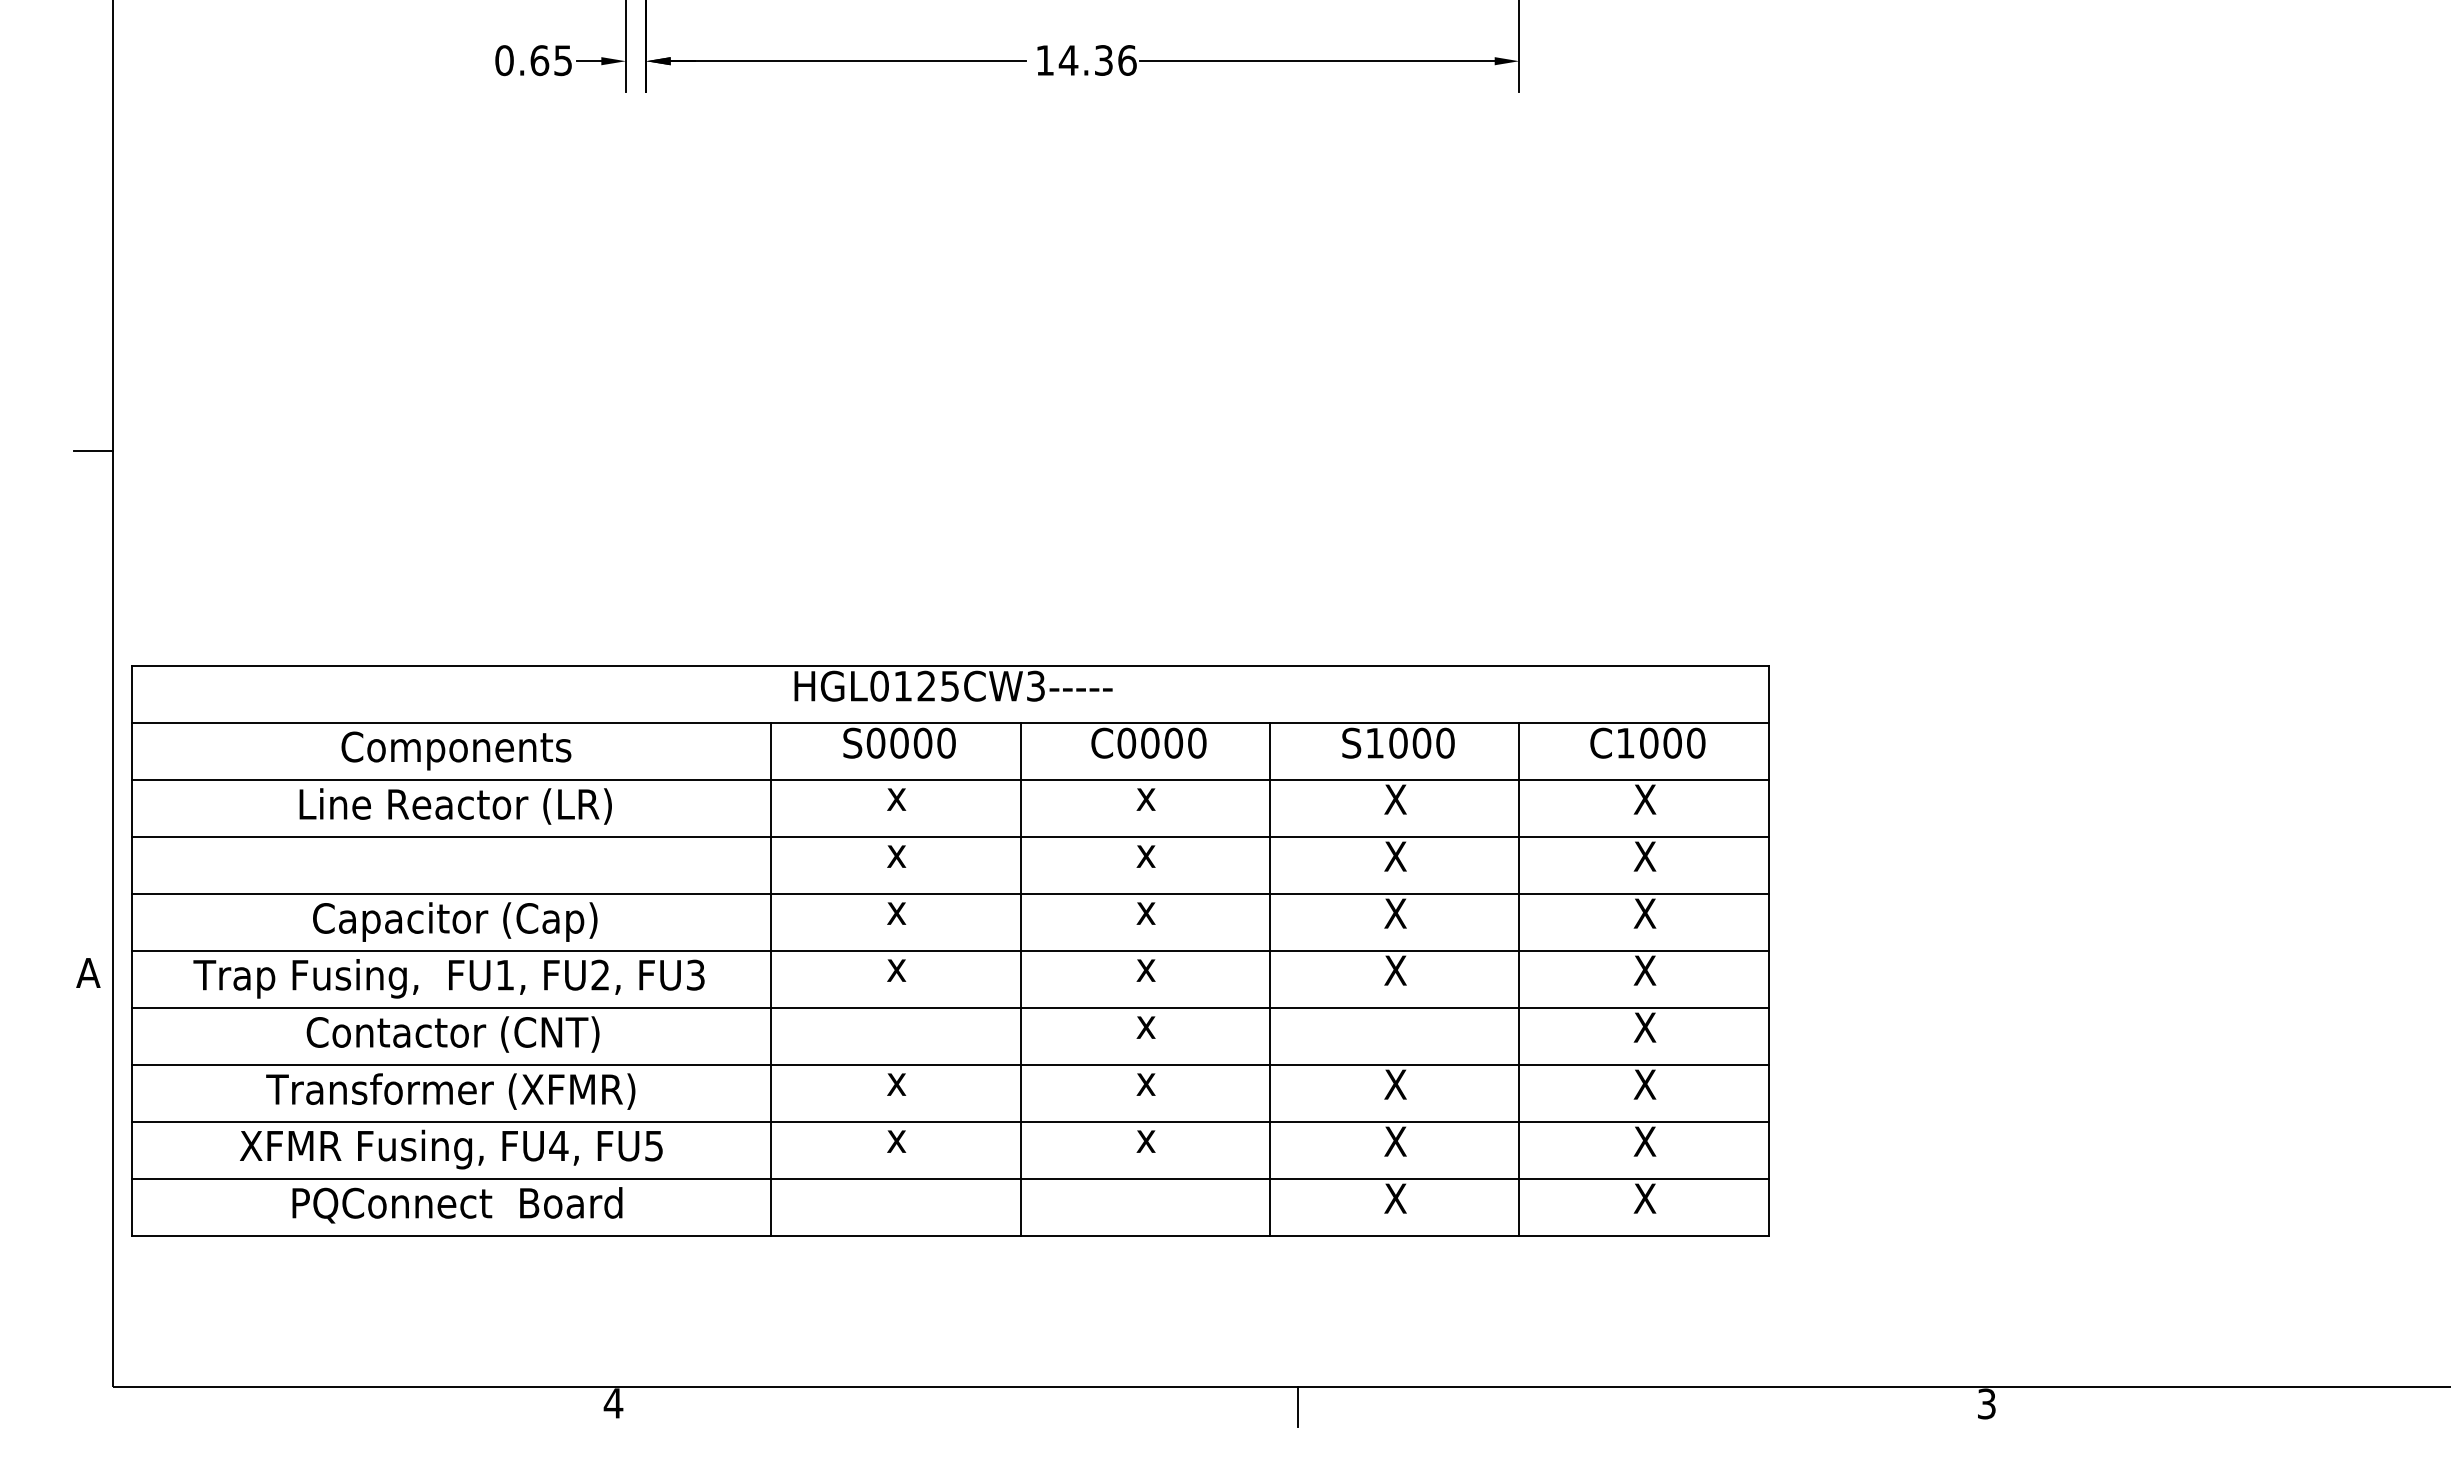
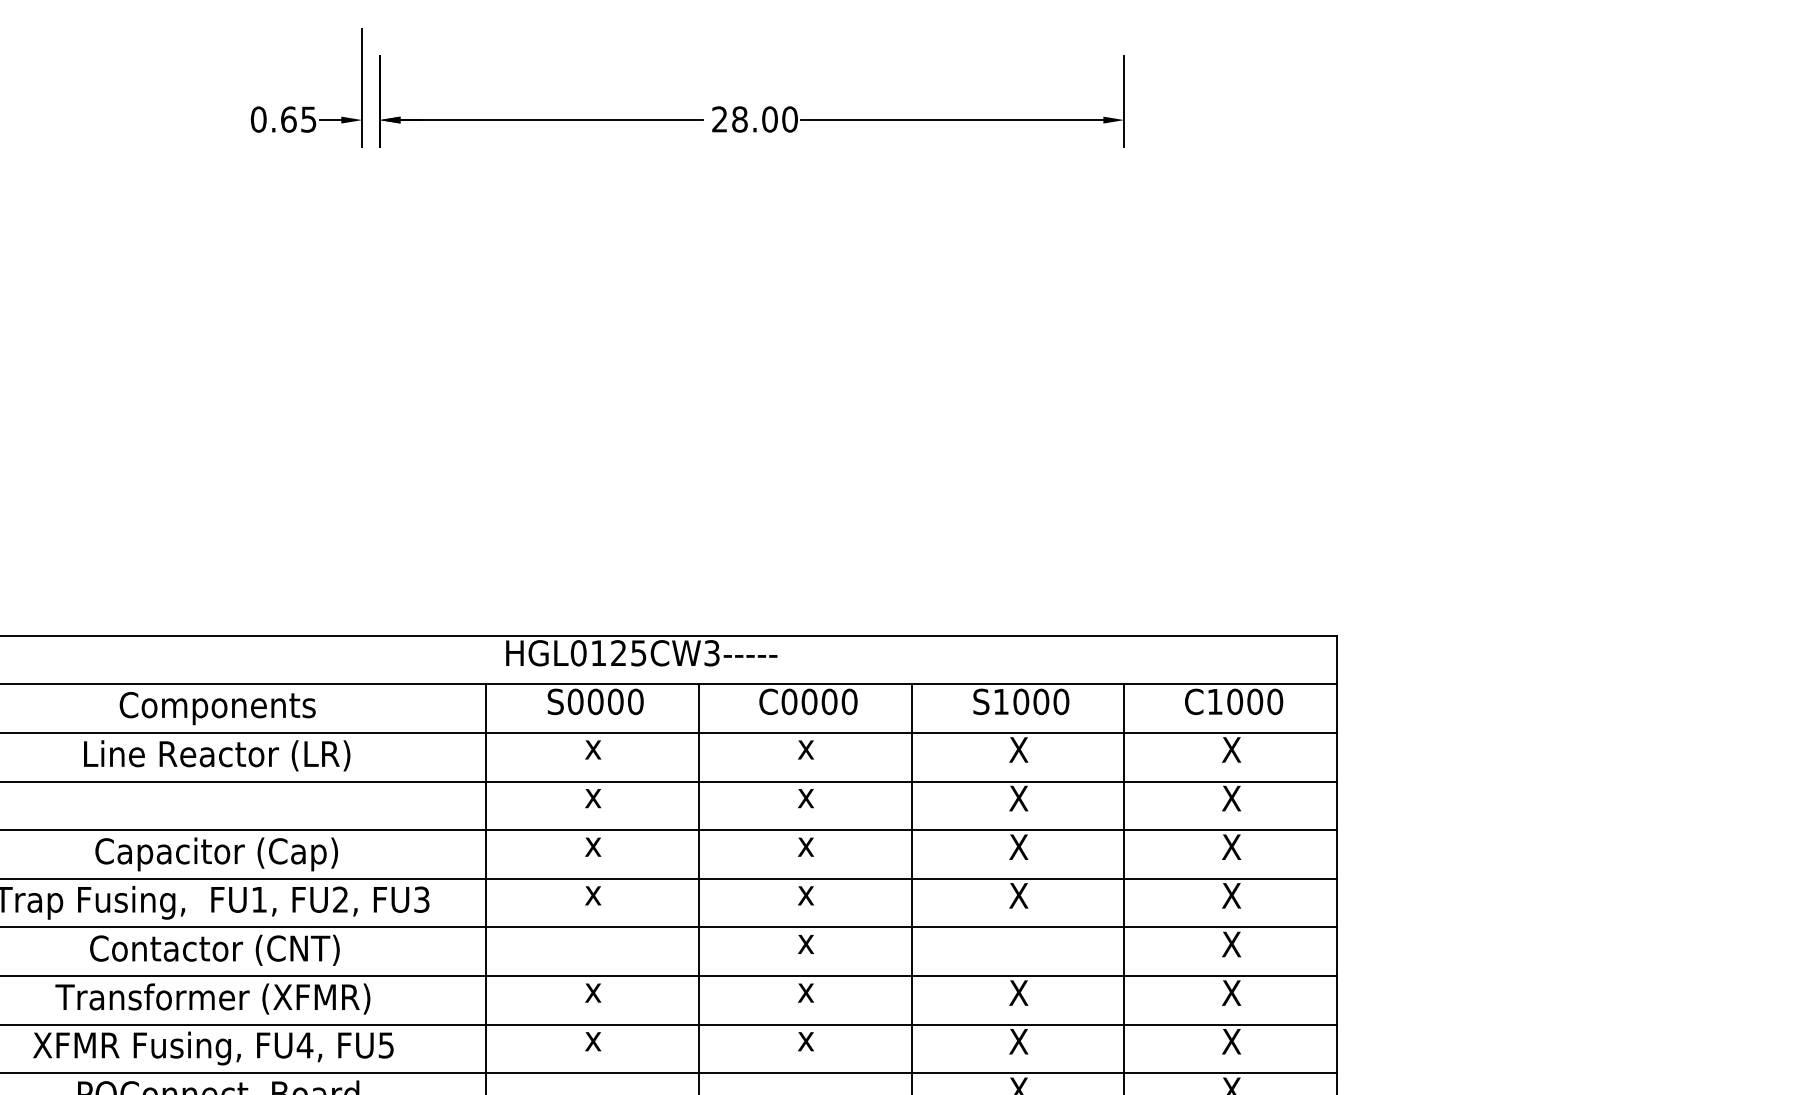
text: (1086, 60) -> (755, 119), 14.36 -> 28.00

